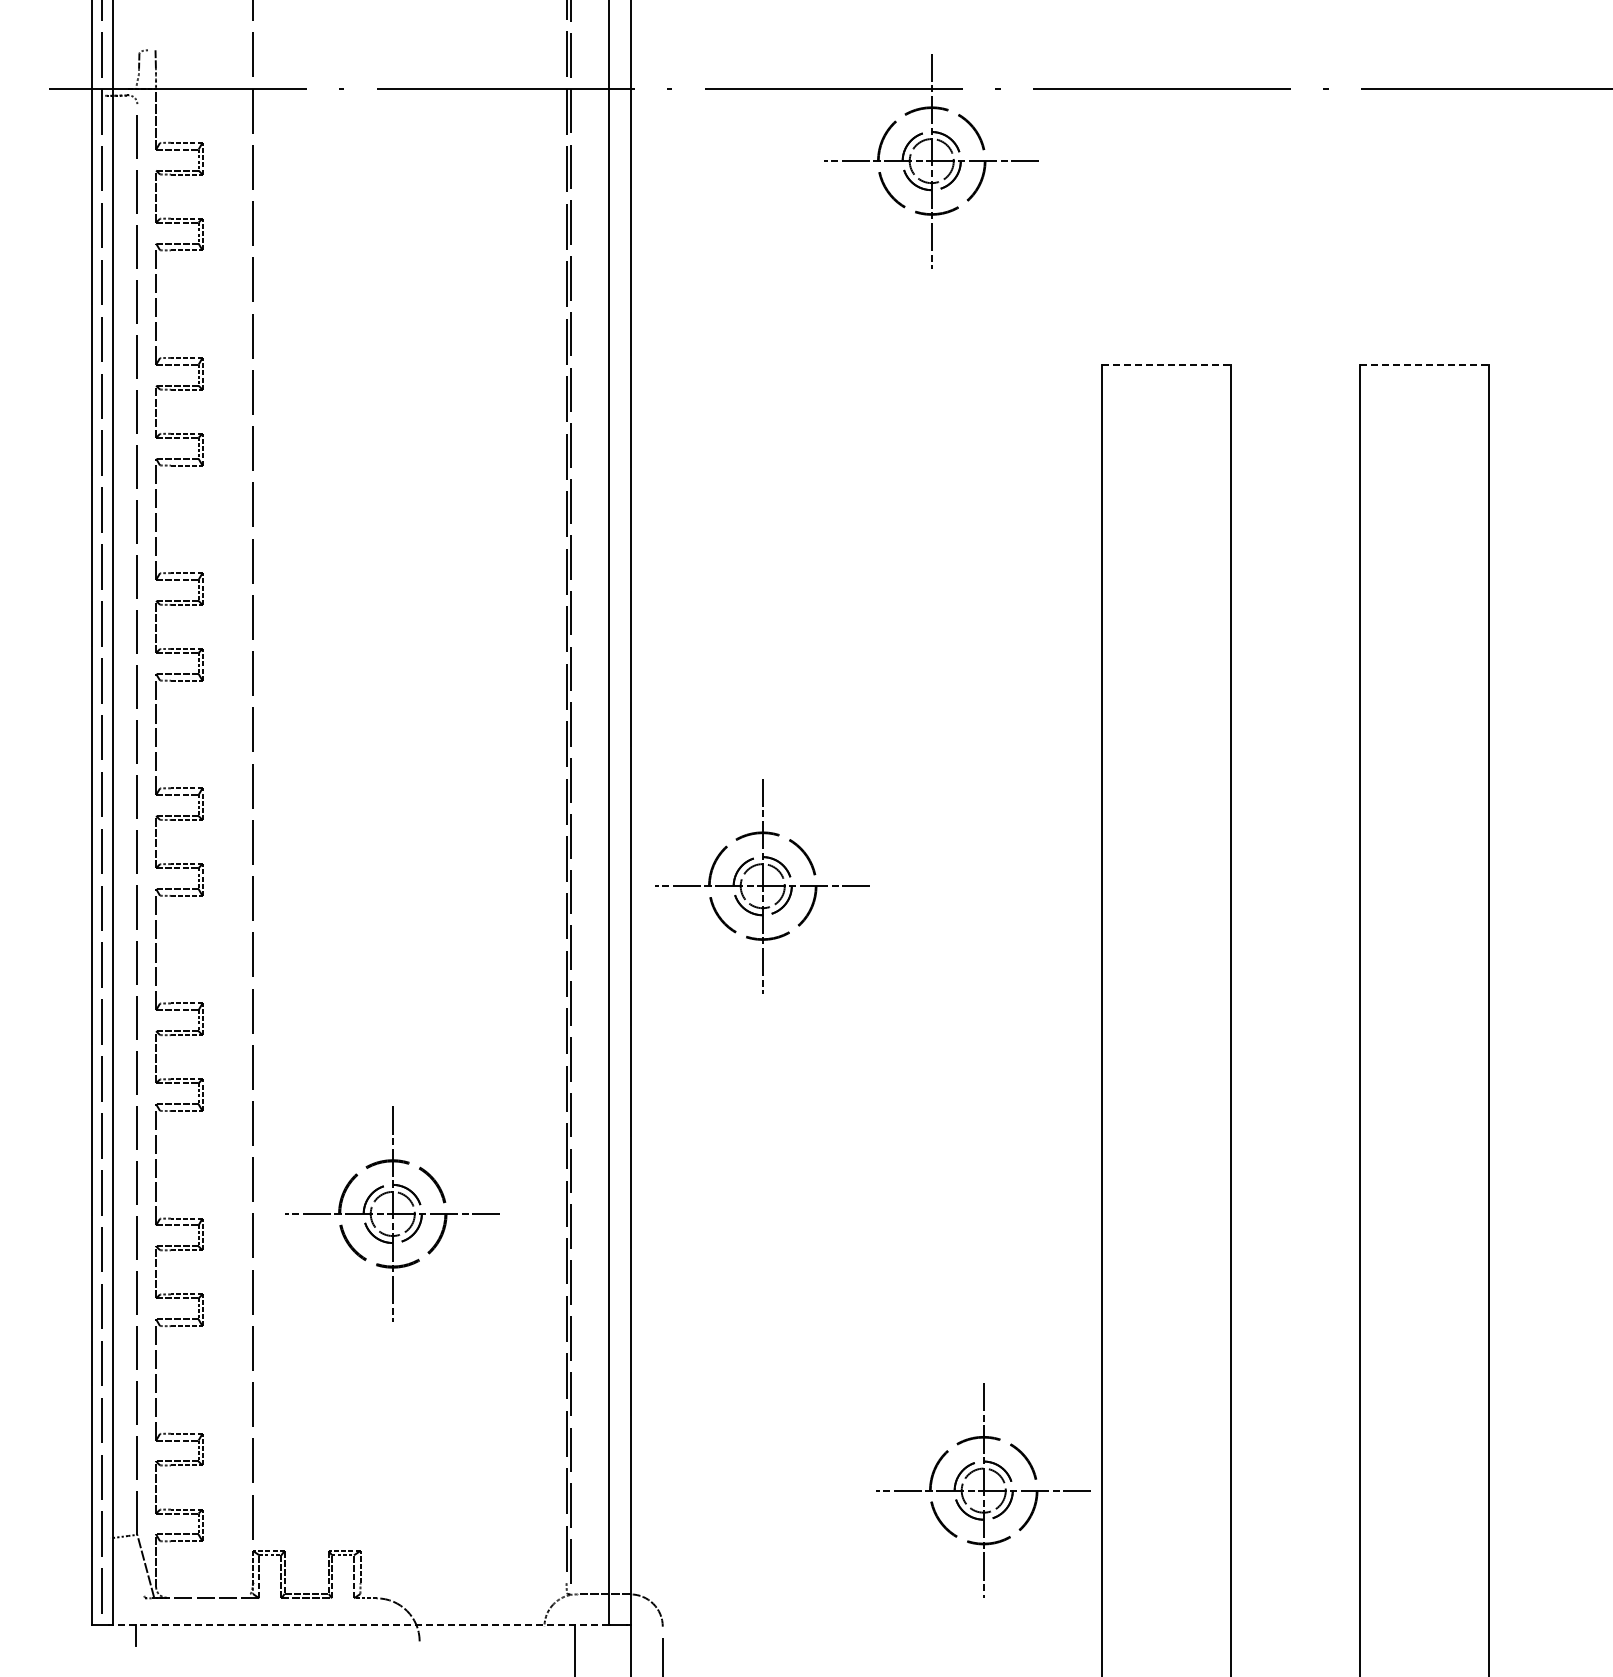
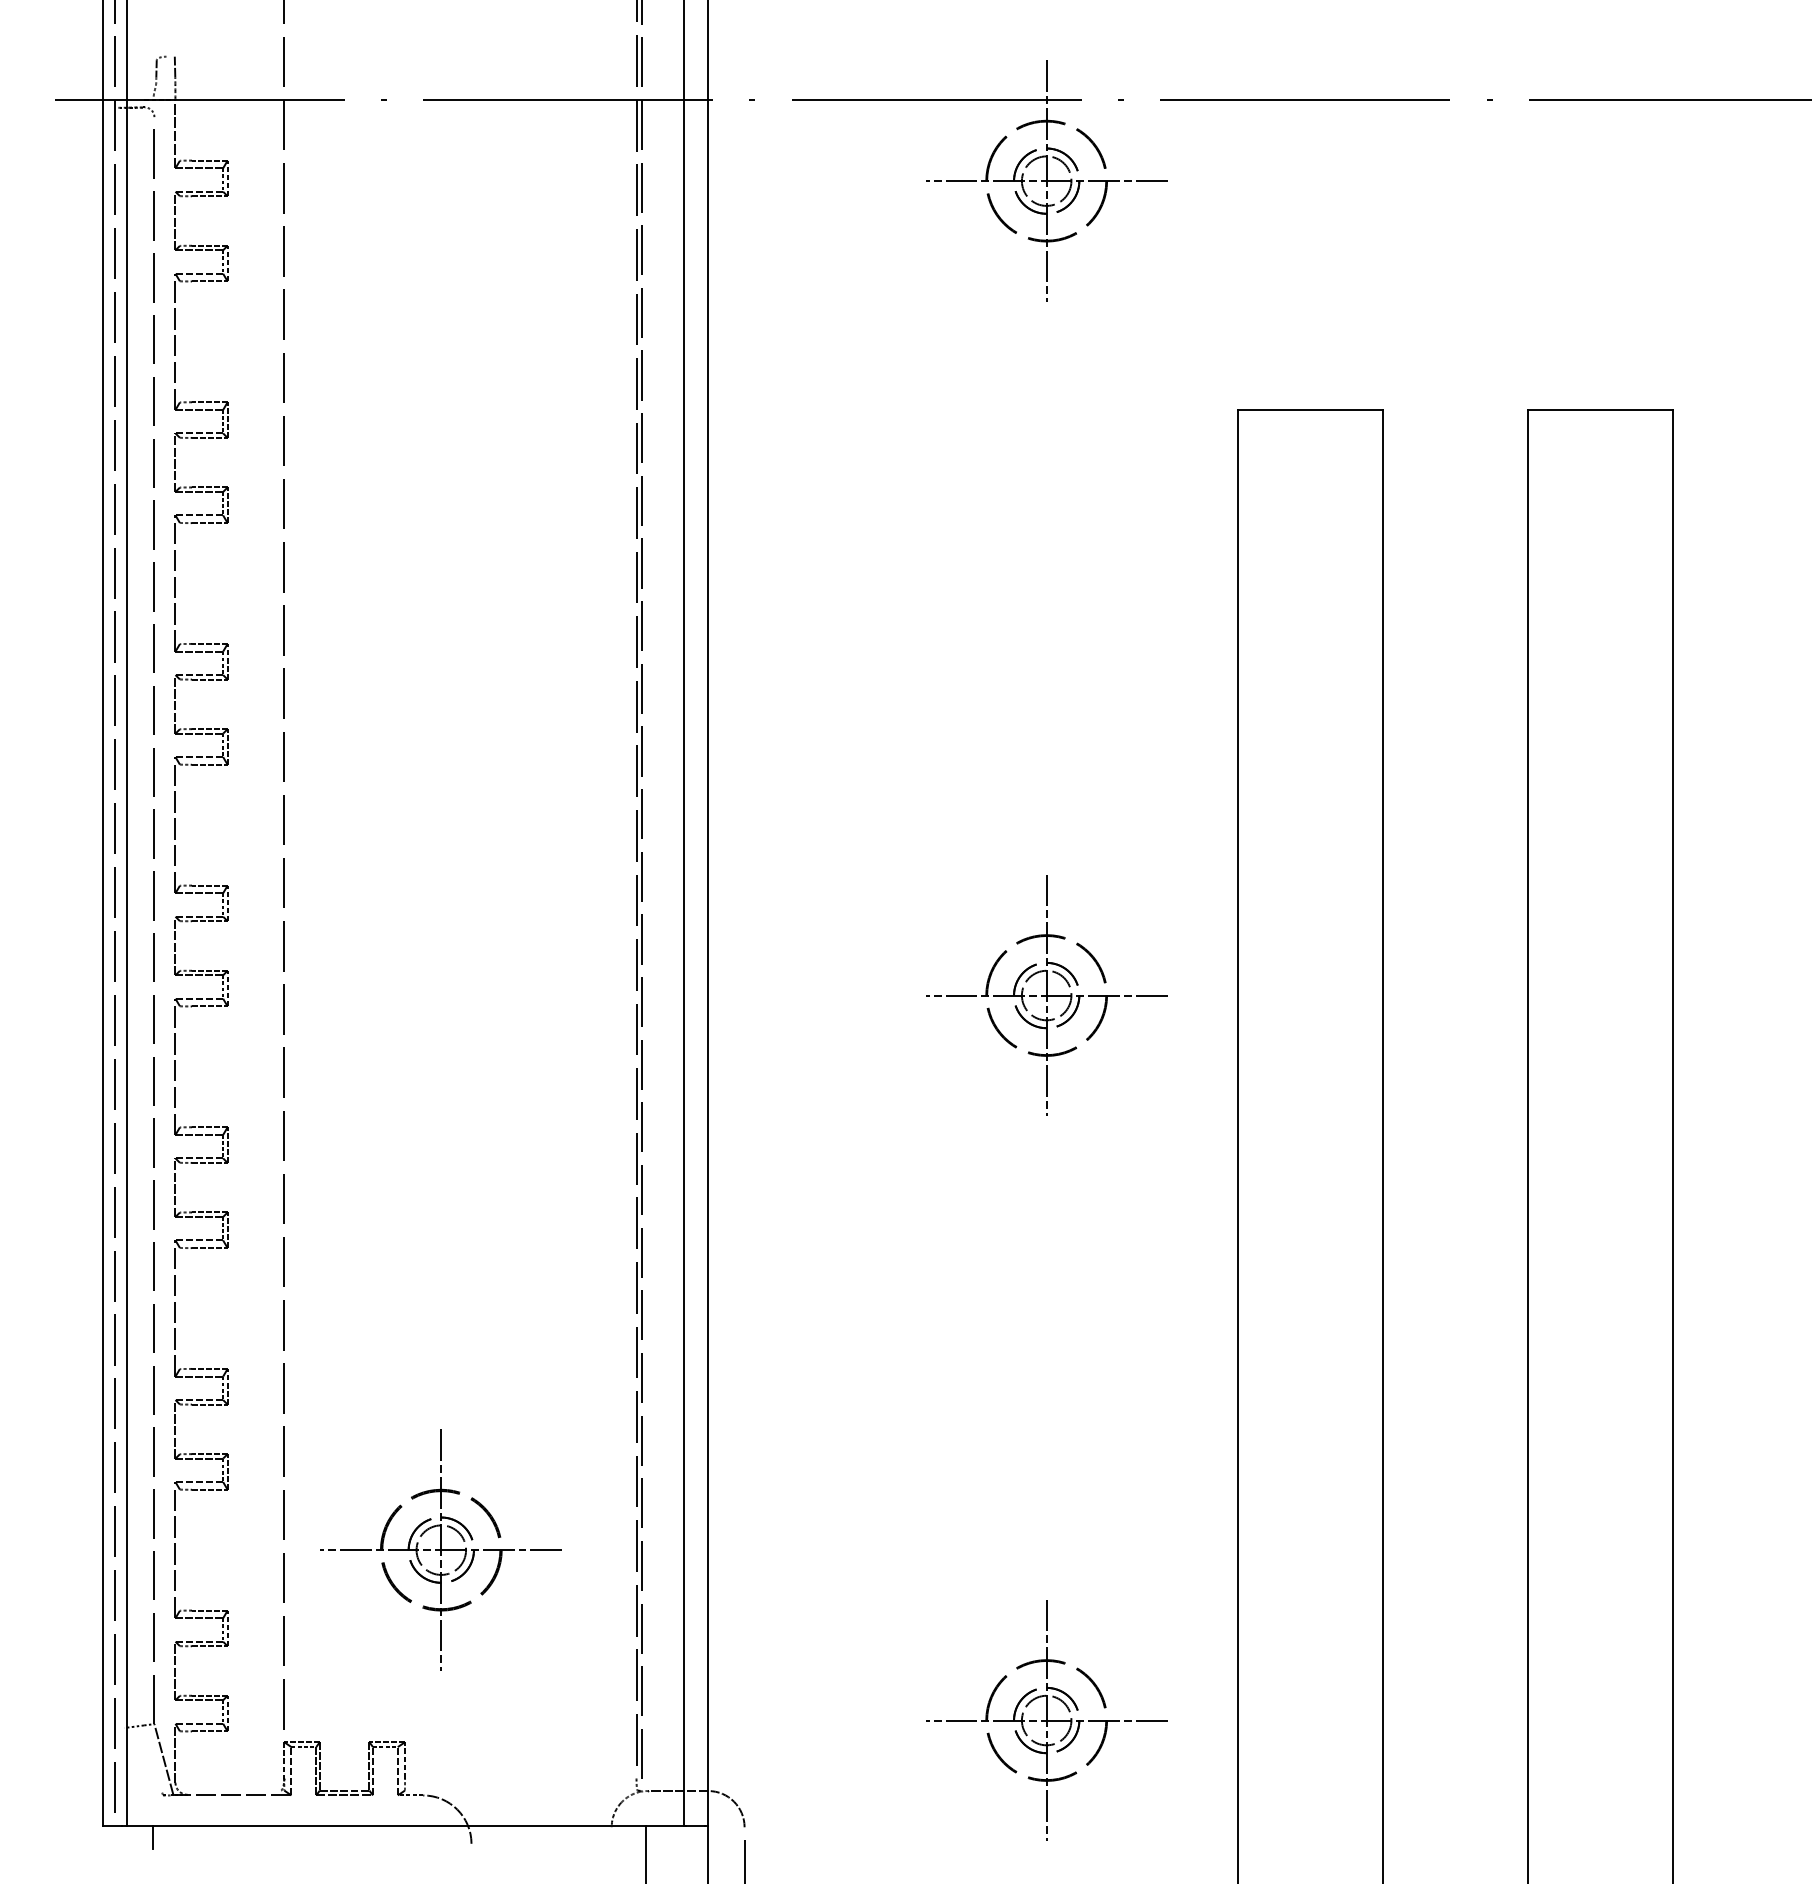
line: (1166, 364) -> (1310, 409), dashed -> solid
line: (1424, 364) -> (1600, 409), dashed -> solid
part: (762, 886) -> (1046, 995), moved
part: (392, 1213) -> (440, 1549), moved
part: (983, 1490) -> (1046, 1720), moved
line: (361, 1625) -> (406, 1825), dashed -> solid

